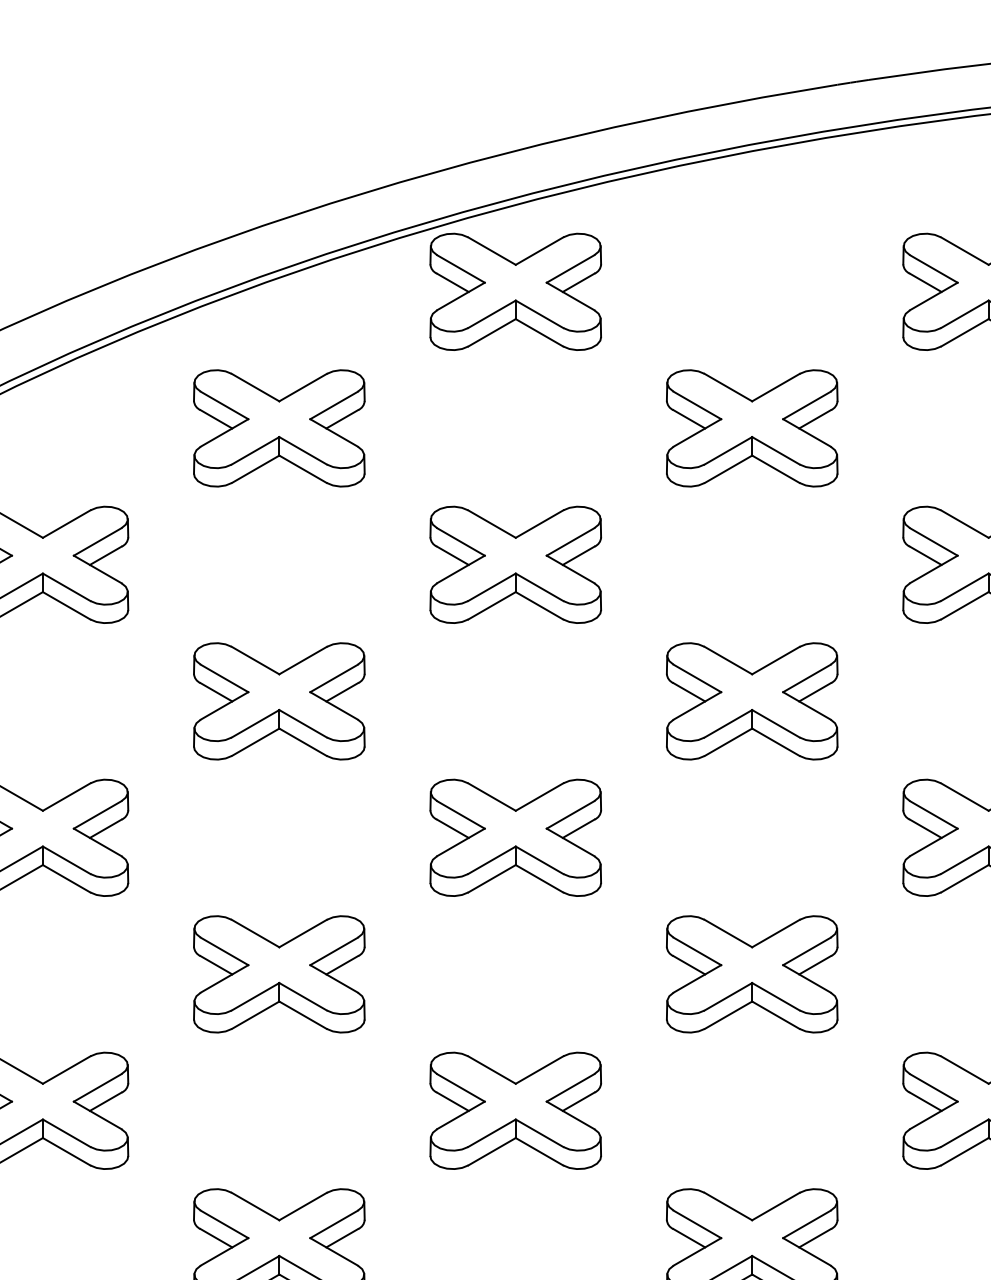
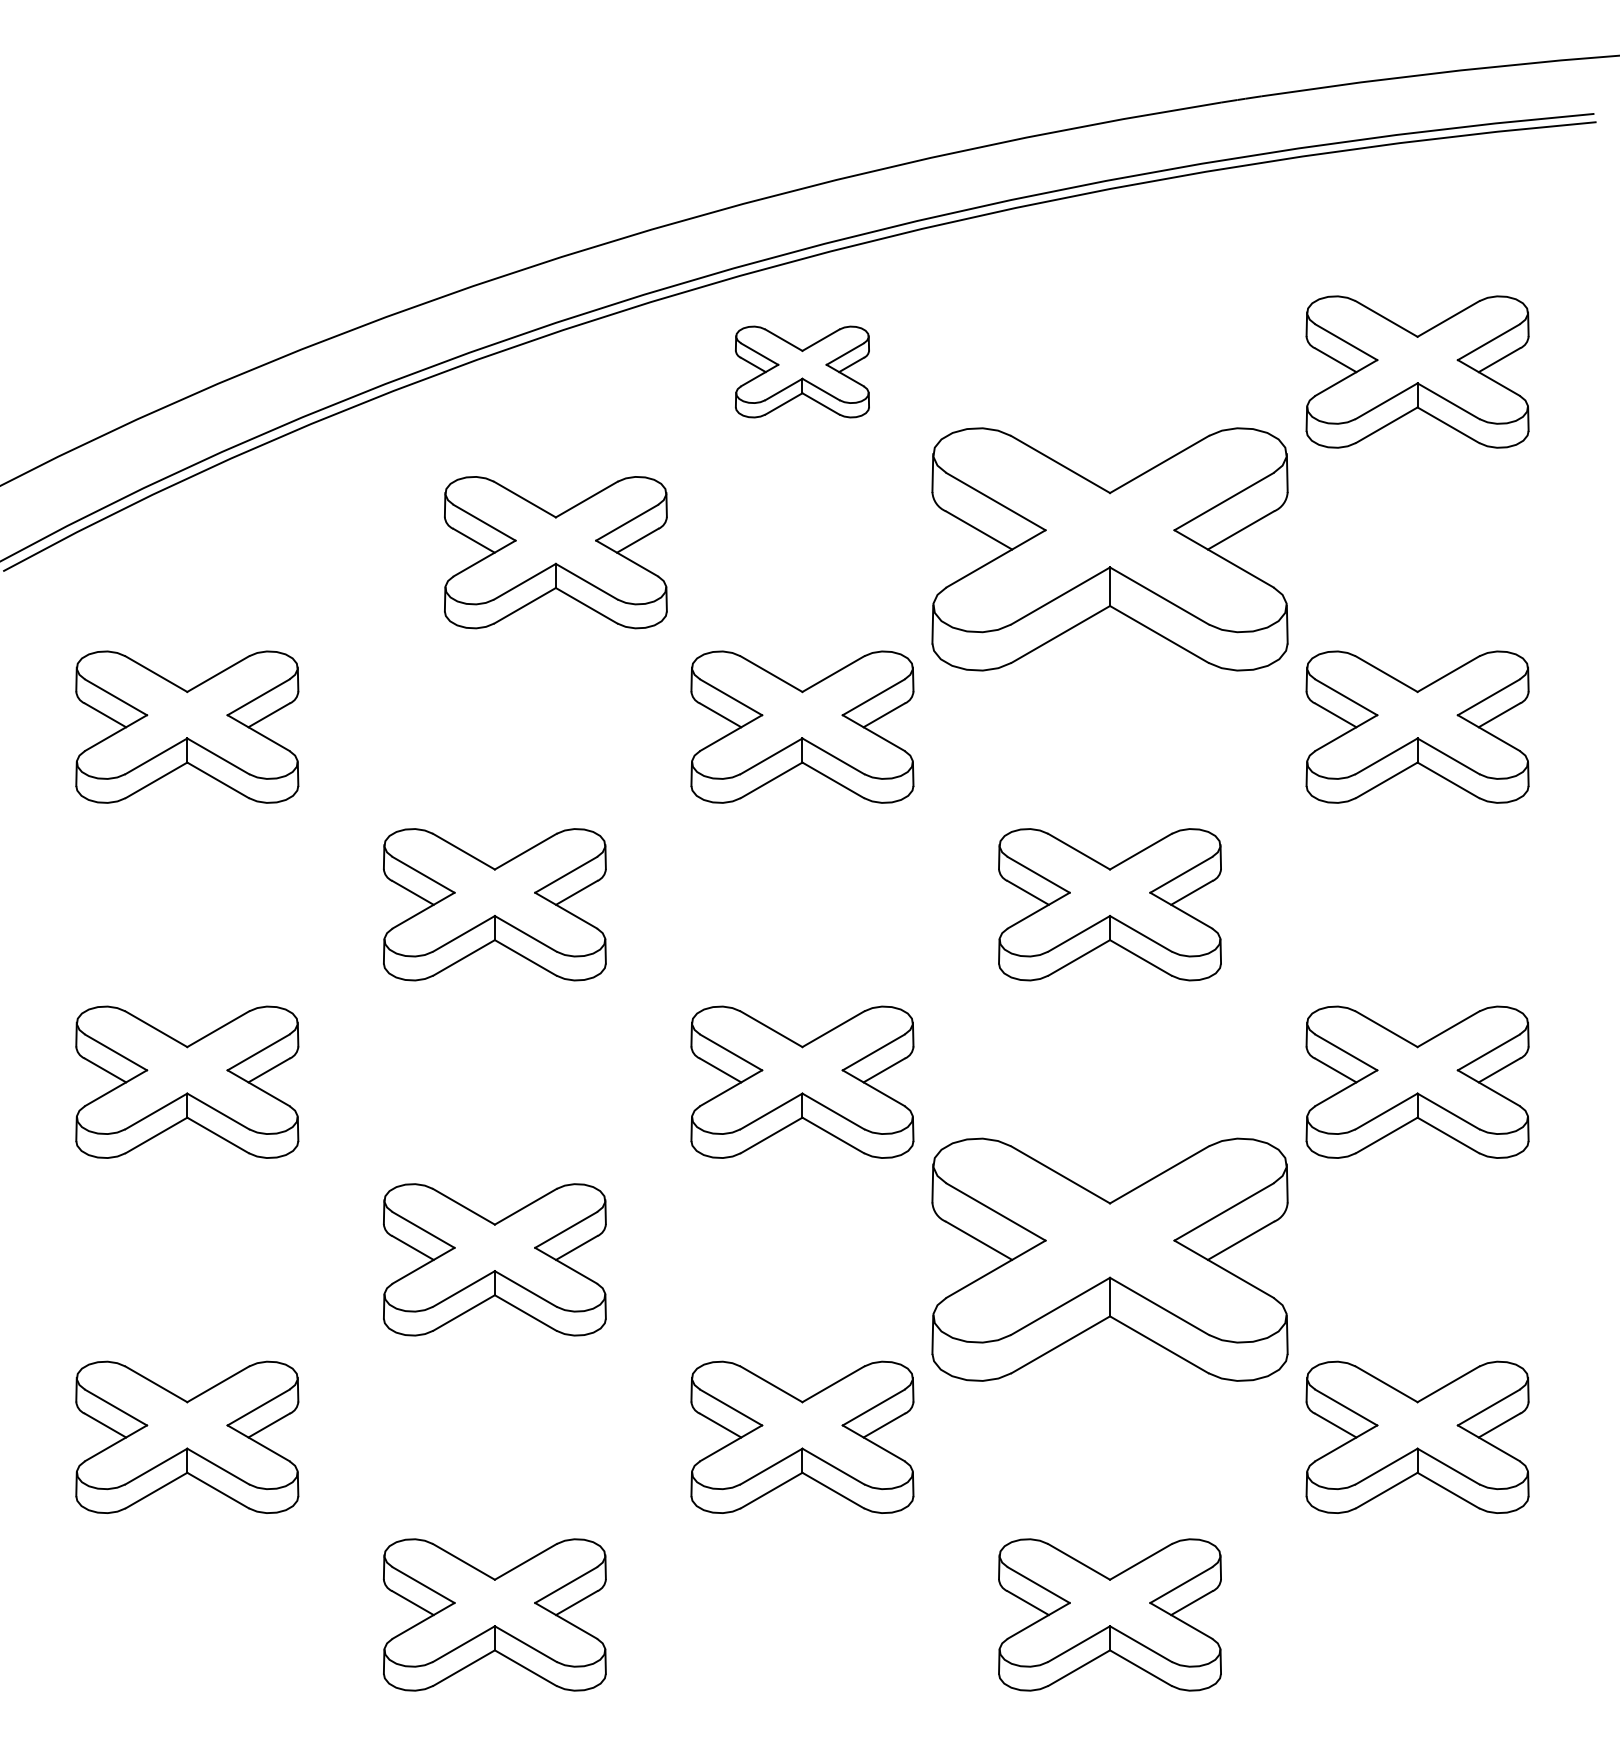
part: (515, 291) -> (802, 371), size x0.6
part: (279, 428) -> (555, 552), moved
part: (751, 428) -> (1109, 549), size x1.6
part: (751, 974) -> (1109, 1259), size x1.6

